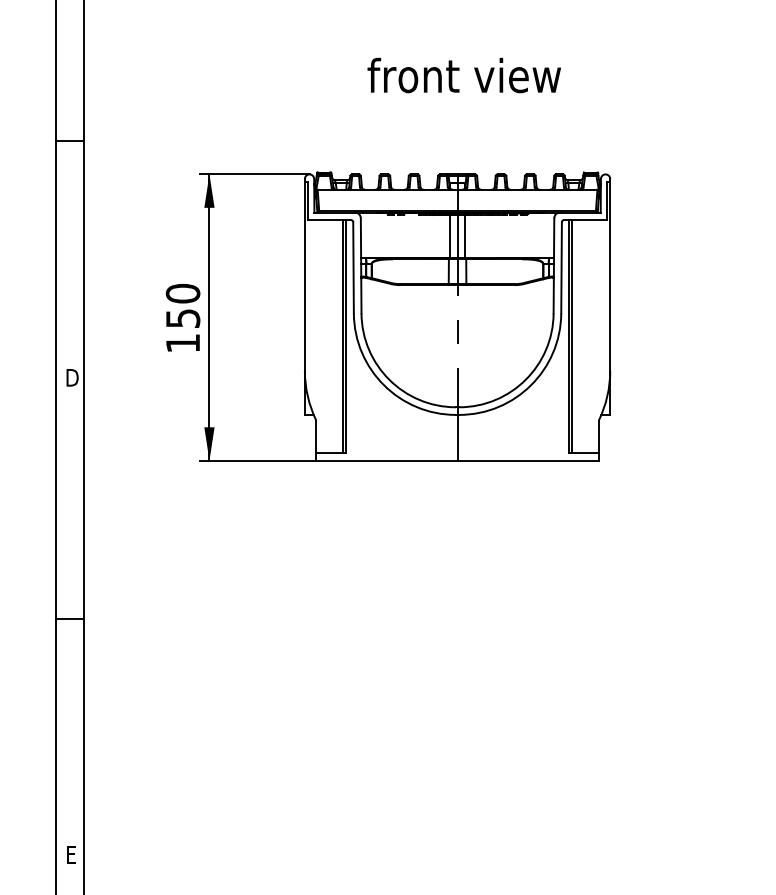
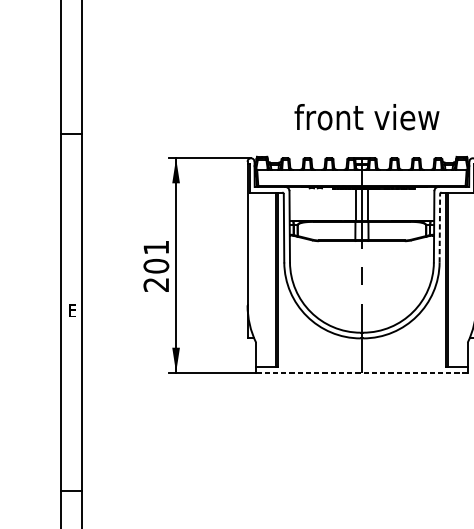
text: (463, 75) -> (366, 117), moved
line: (561, 267) -> (439, 228), solid -> dashed
text: (182, 317) -> (155, 265), 150 -> 201
text: (72, 377) -> (73, 310), D -> E
line: (457, 460) -> (361, 372), solid -> dashed

